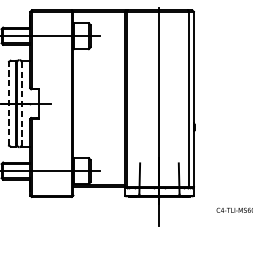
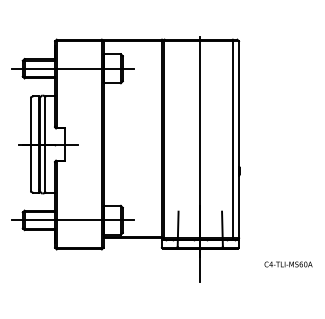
line: (8, 103) -> (30, 144), dashed -> solid
line: (21, 103) -> (45, 144), dashed -> solid

